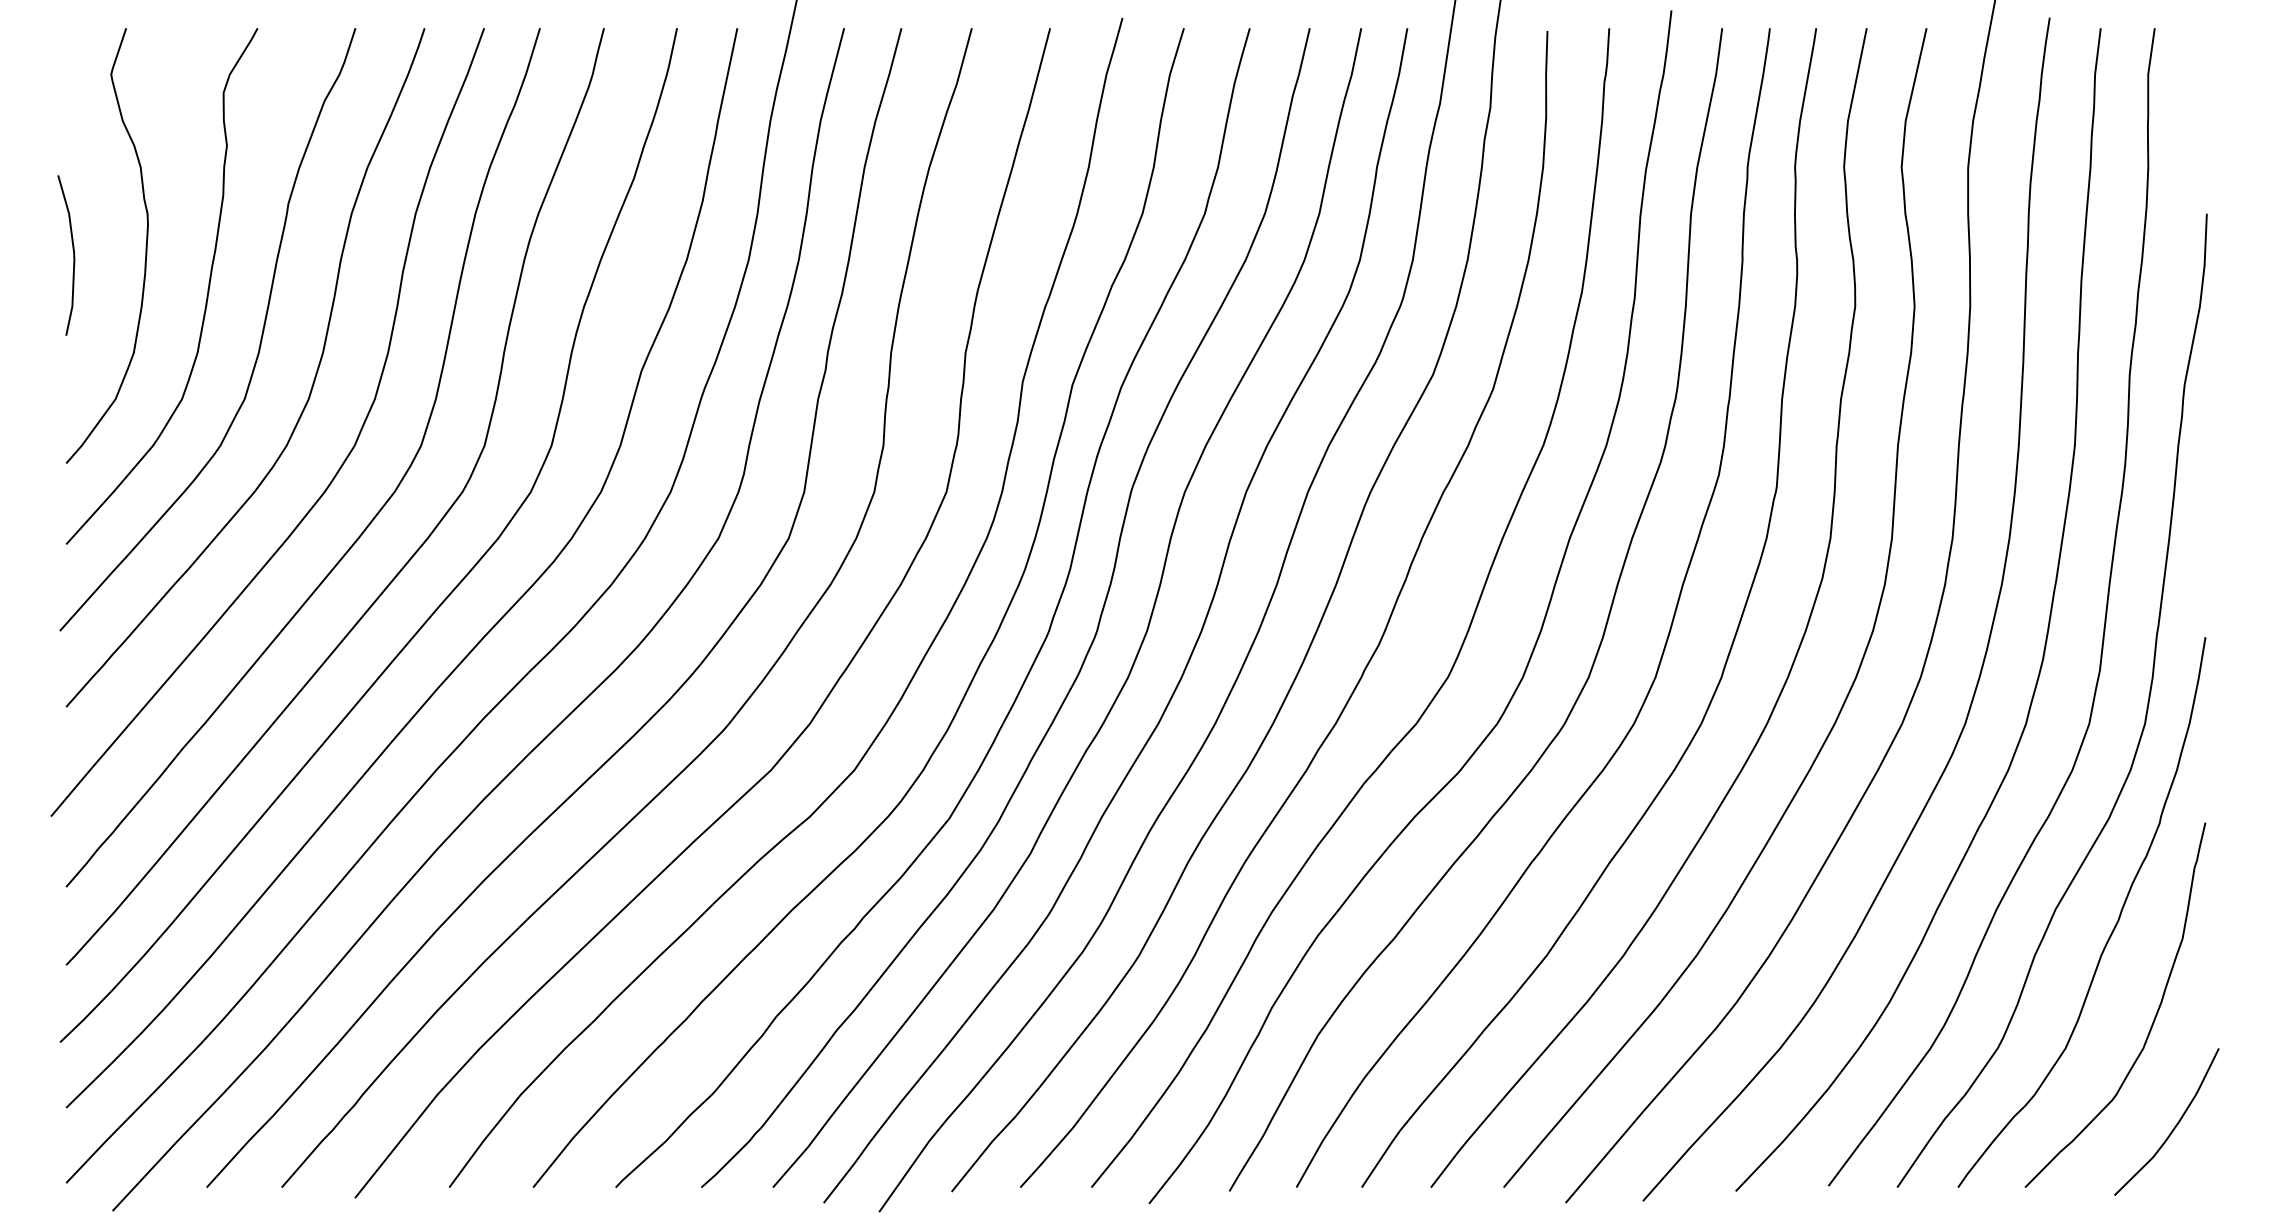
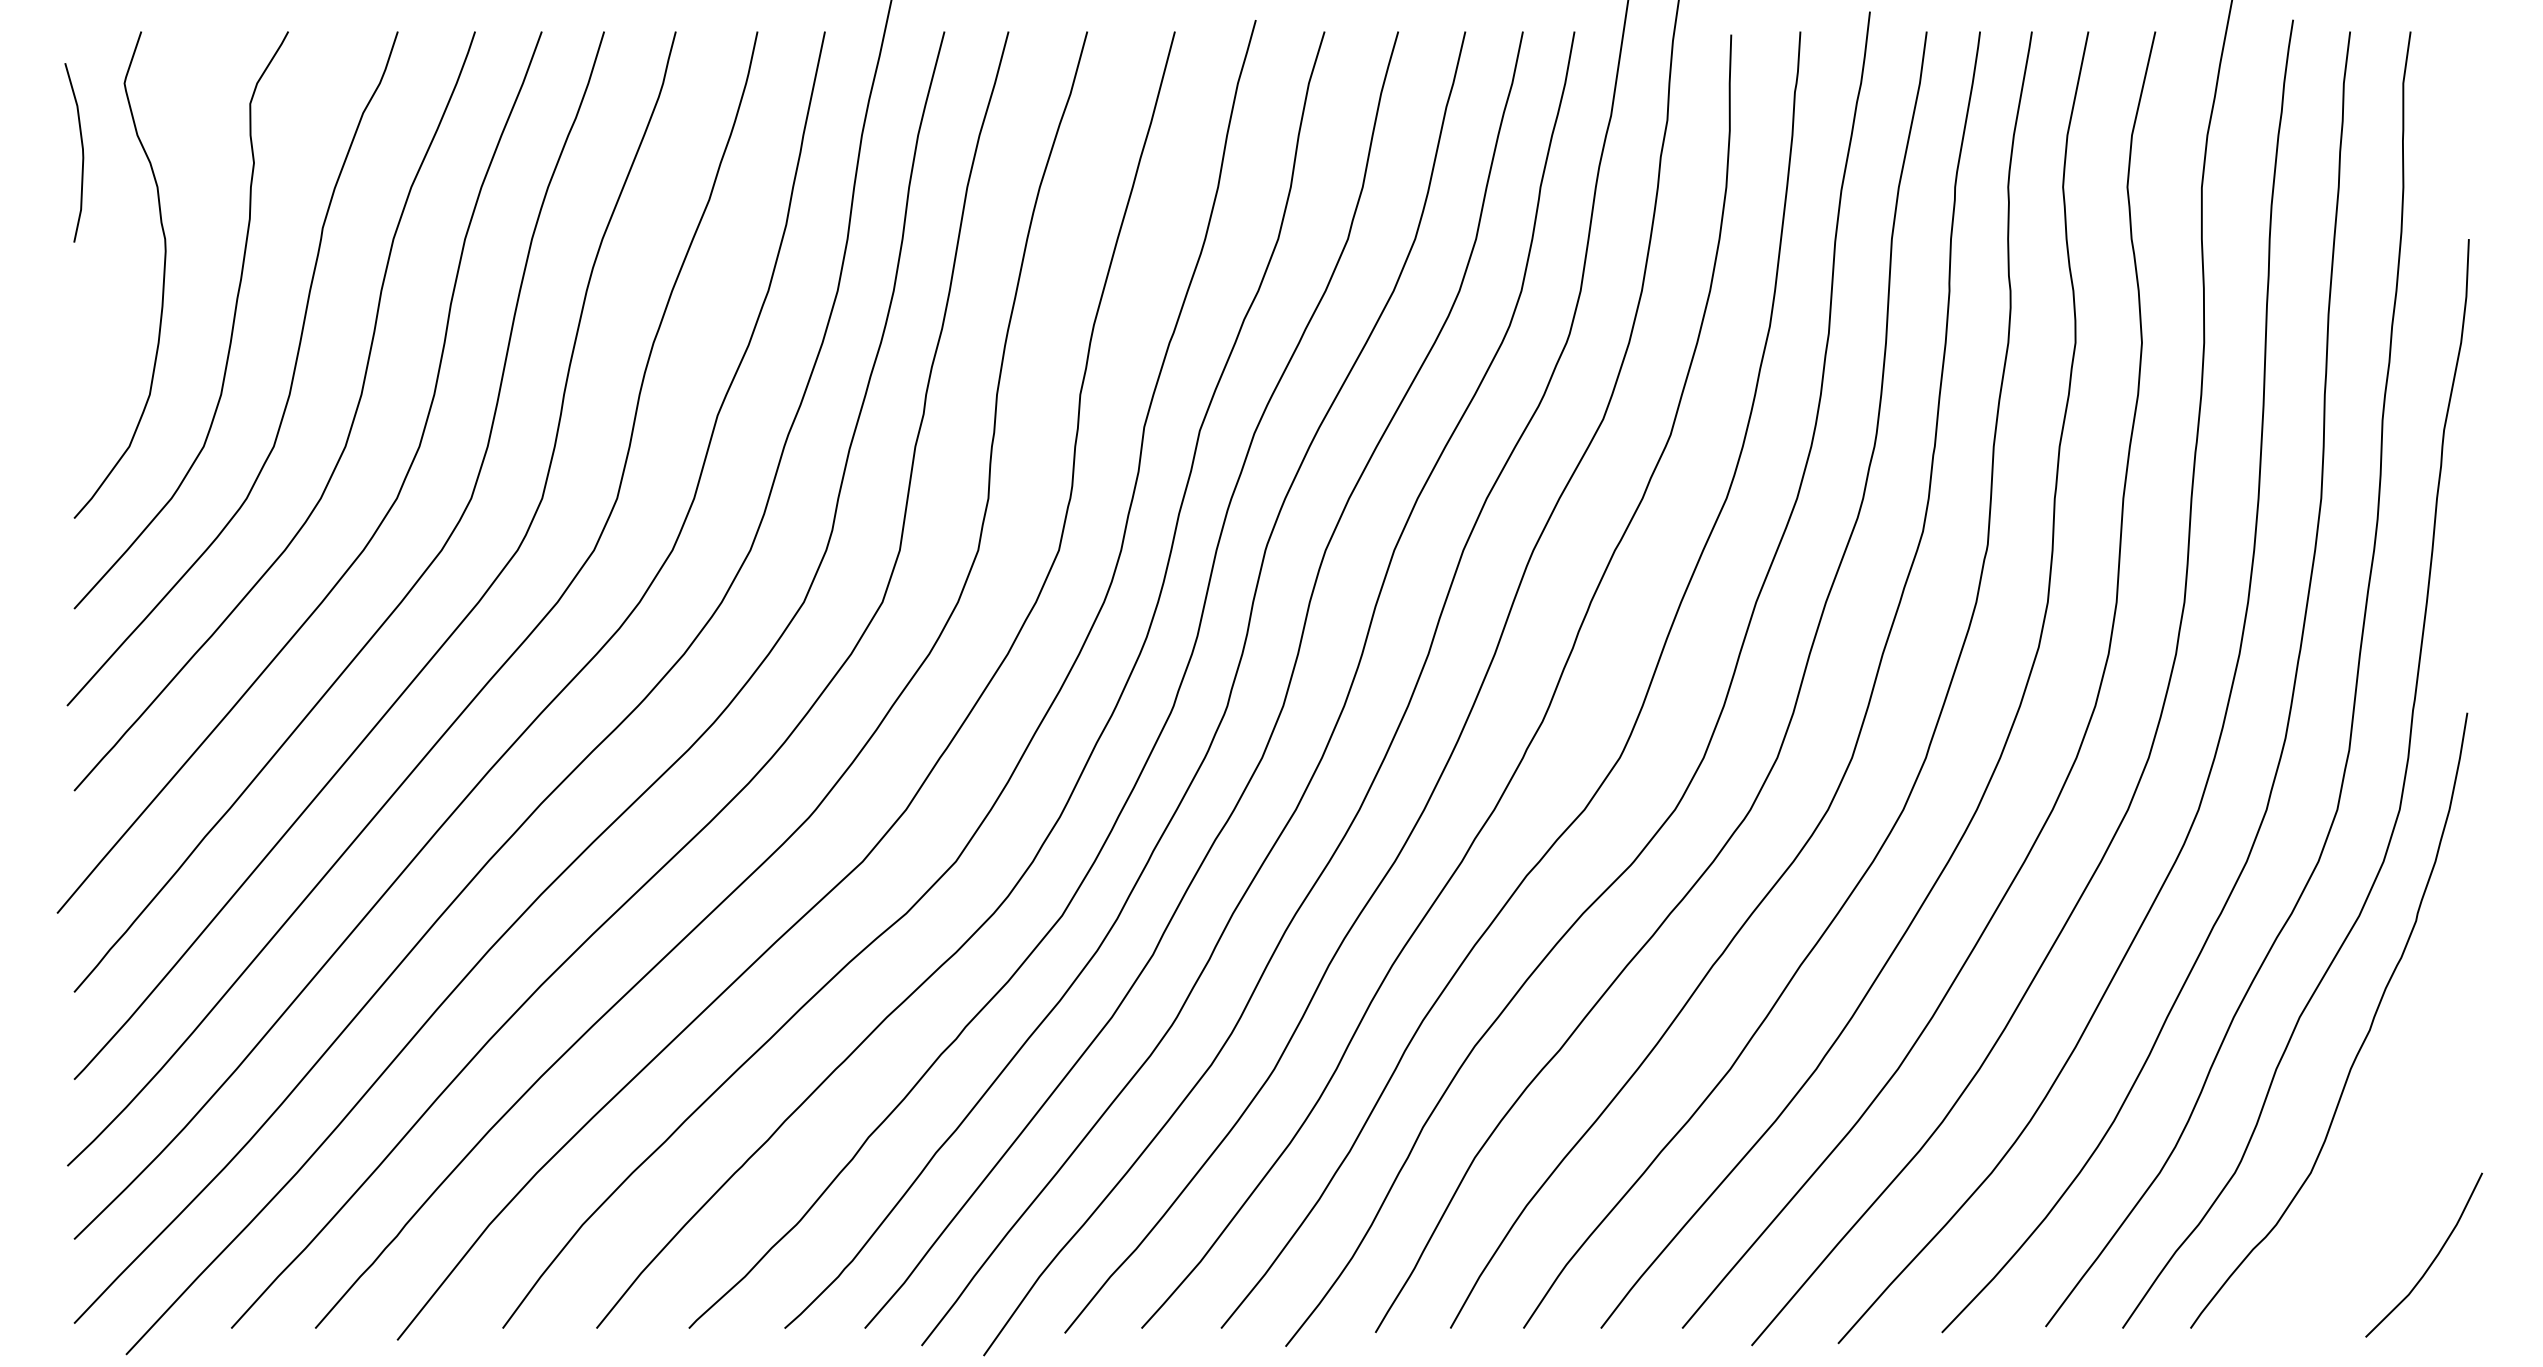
curve: (73, 255) -> (82, 152), moved
curve: (2152, 1021) -> (2408, 1142), removed

